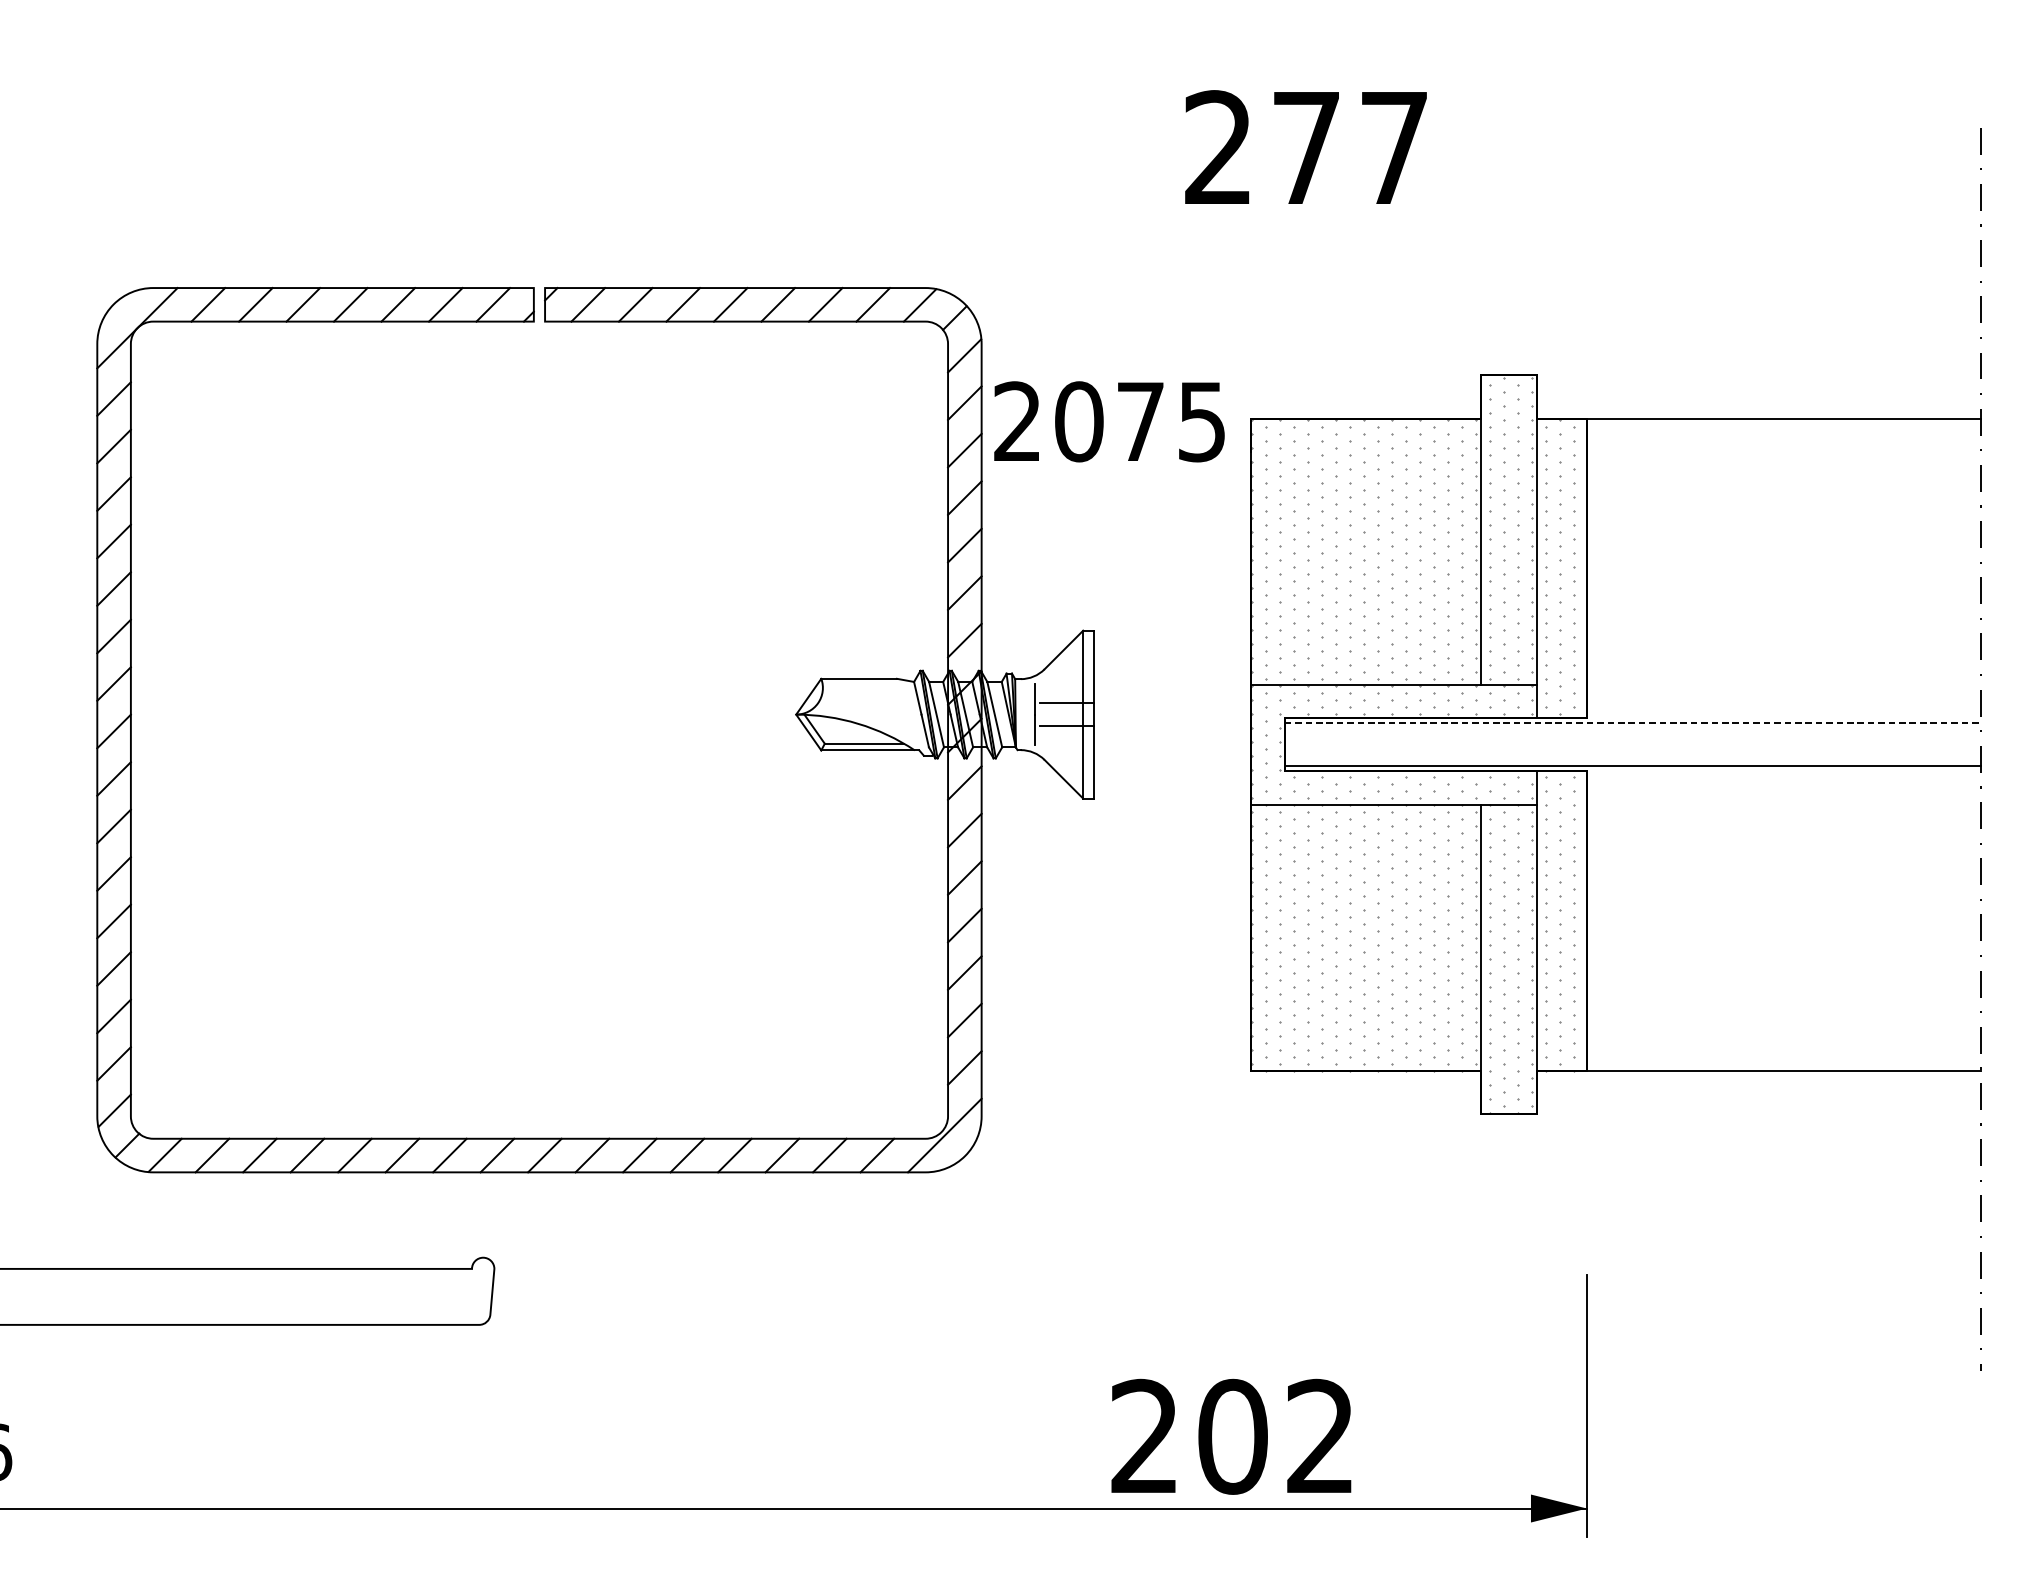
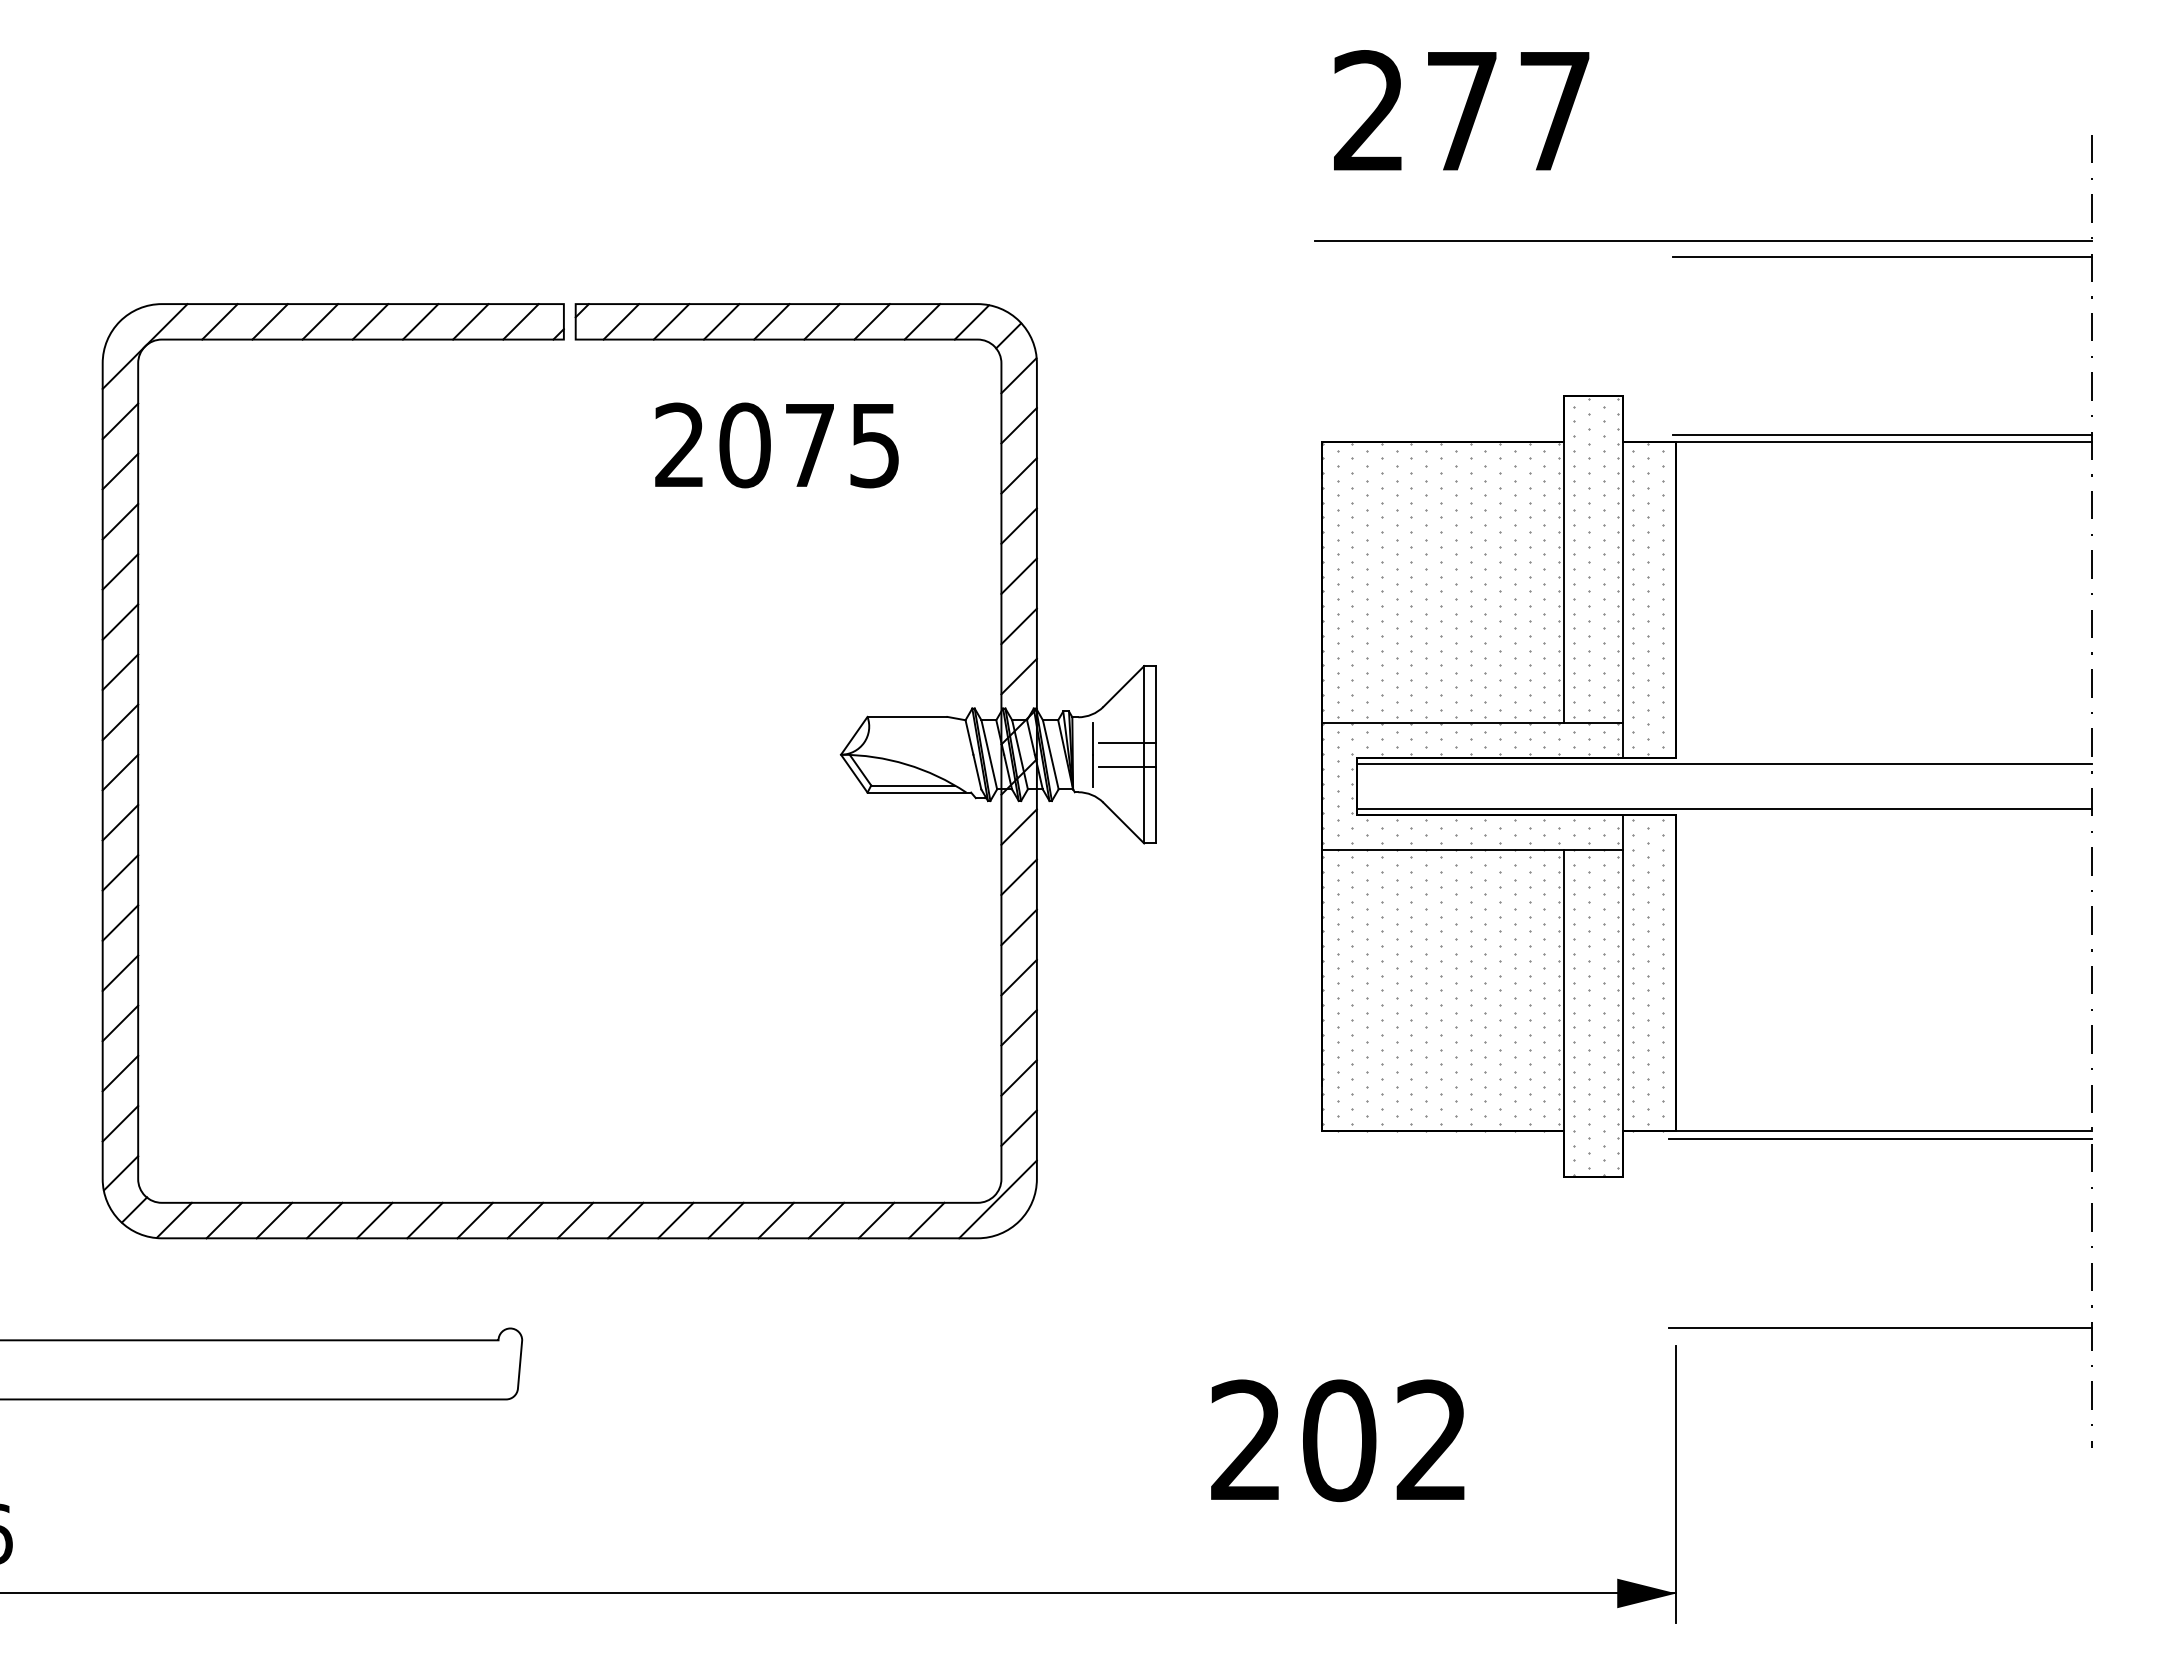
text: (1305, 147) -> (1461, 110), moved
line: (1612, 227) -> (1703, 240), added
line: (1782, 243) -> (1882, 257), added
line: (1782, 411) -> (1882, 434), added
text: (1109, 421) -> (776, 445), moved
line: (1632, 722) -> (1724, 763), dashed -> solid
line: (1780, 1078) -> (1880, 1139), added
line: (1780, 1257) -> (1880, 1328), added
text: (1231, 1436) -> (1337, 1440), moved

